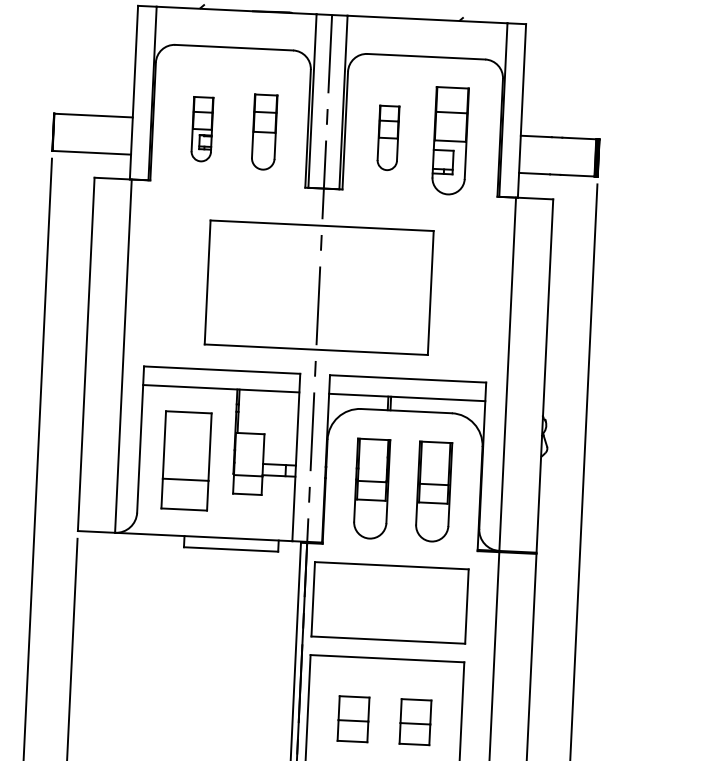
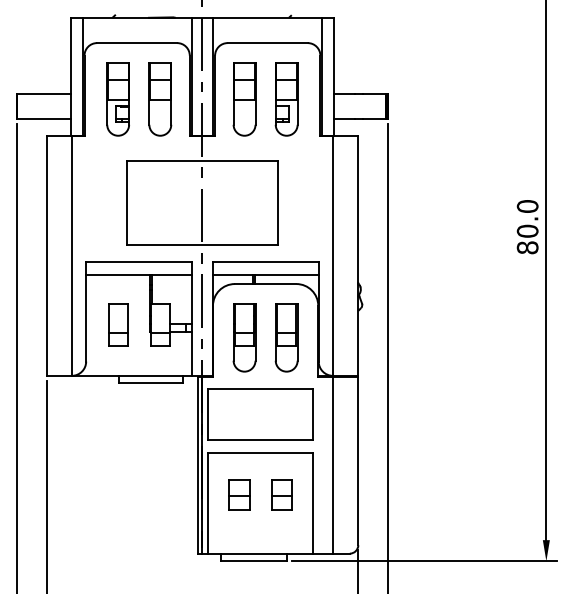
part: (201, 129) -> (117, 99), size x1.67
part: (264, 132) -> (160, 99), size x1.43
part: (388, 138) -> (244, 99), size x1.67
part: (187, 460) -> (118, 324), size x0.62

